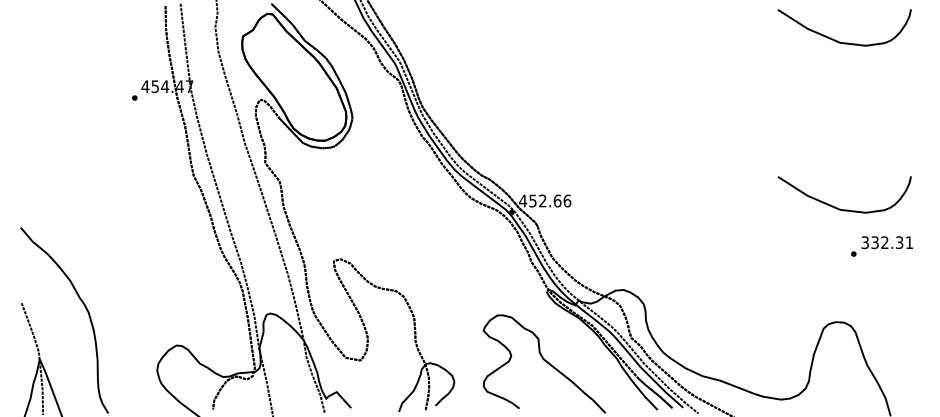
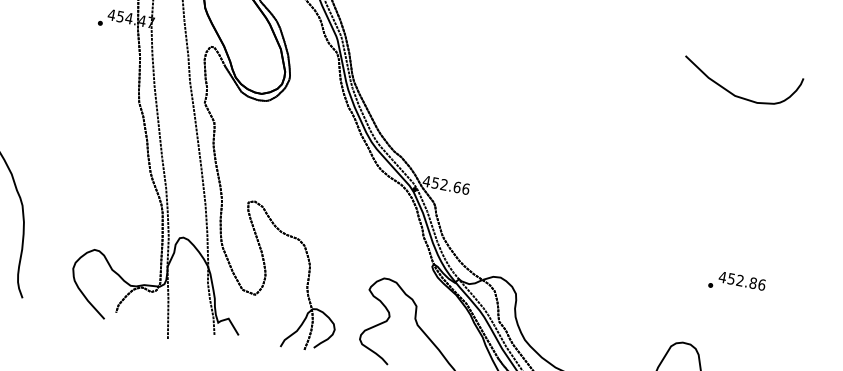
curve: (840, 208) -> (706, 242), removed
text: (887, 242) -> (742, 280), 332.31 -> 452.86

